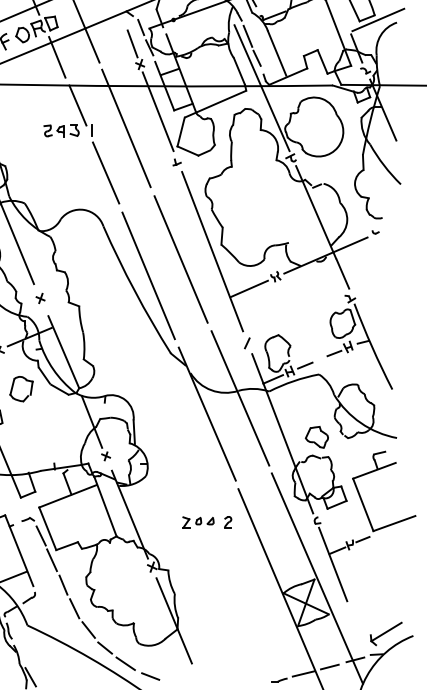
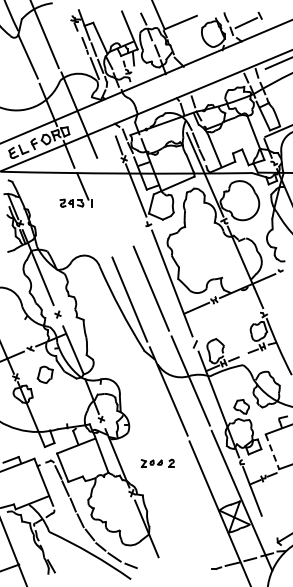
line: (125, 128) -> (114, 201), removed
line: (106, 171) -> (101, 230), removed
line: (363, 504) -> (272, 451), solid -> dashed
part: (206, 520) -> (157, 462), moved

